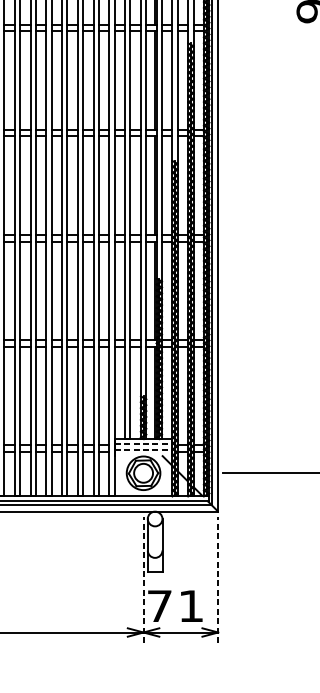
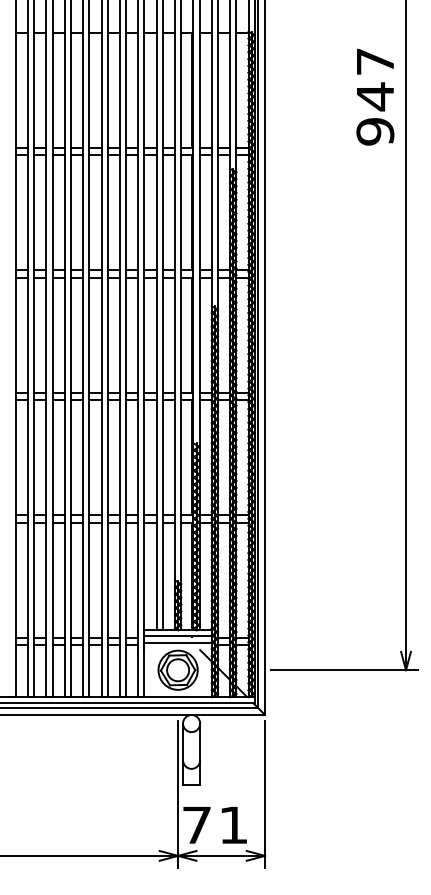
line: (143, 443) -> (178, 635), dashed -> solid
line: (143, 450) -> (178, 643), dashed -> solid
line: (143, 579) -> (178, 794), dashed -> solid
line: (218, 579) -> (265, 794), dashed -> solid

